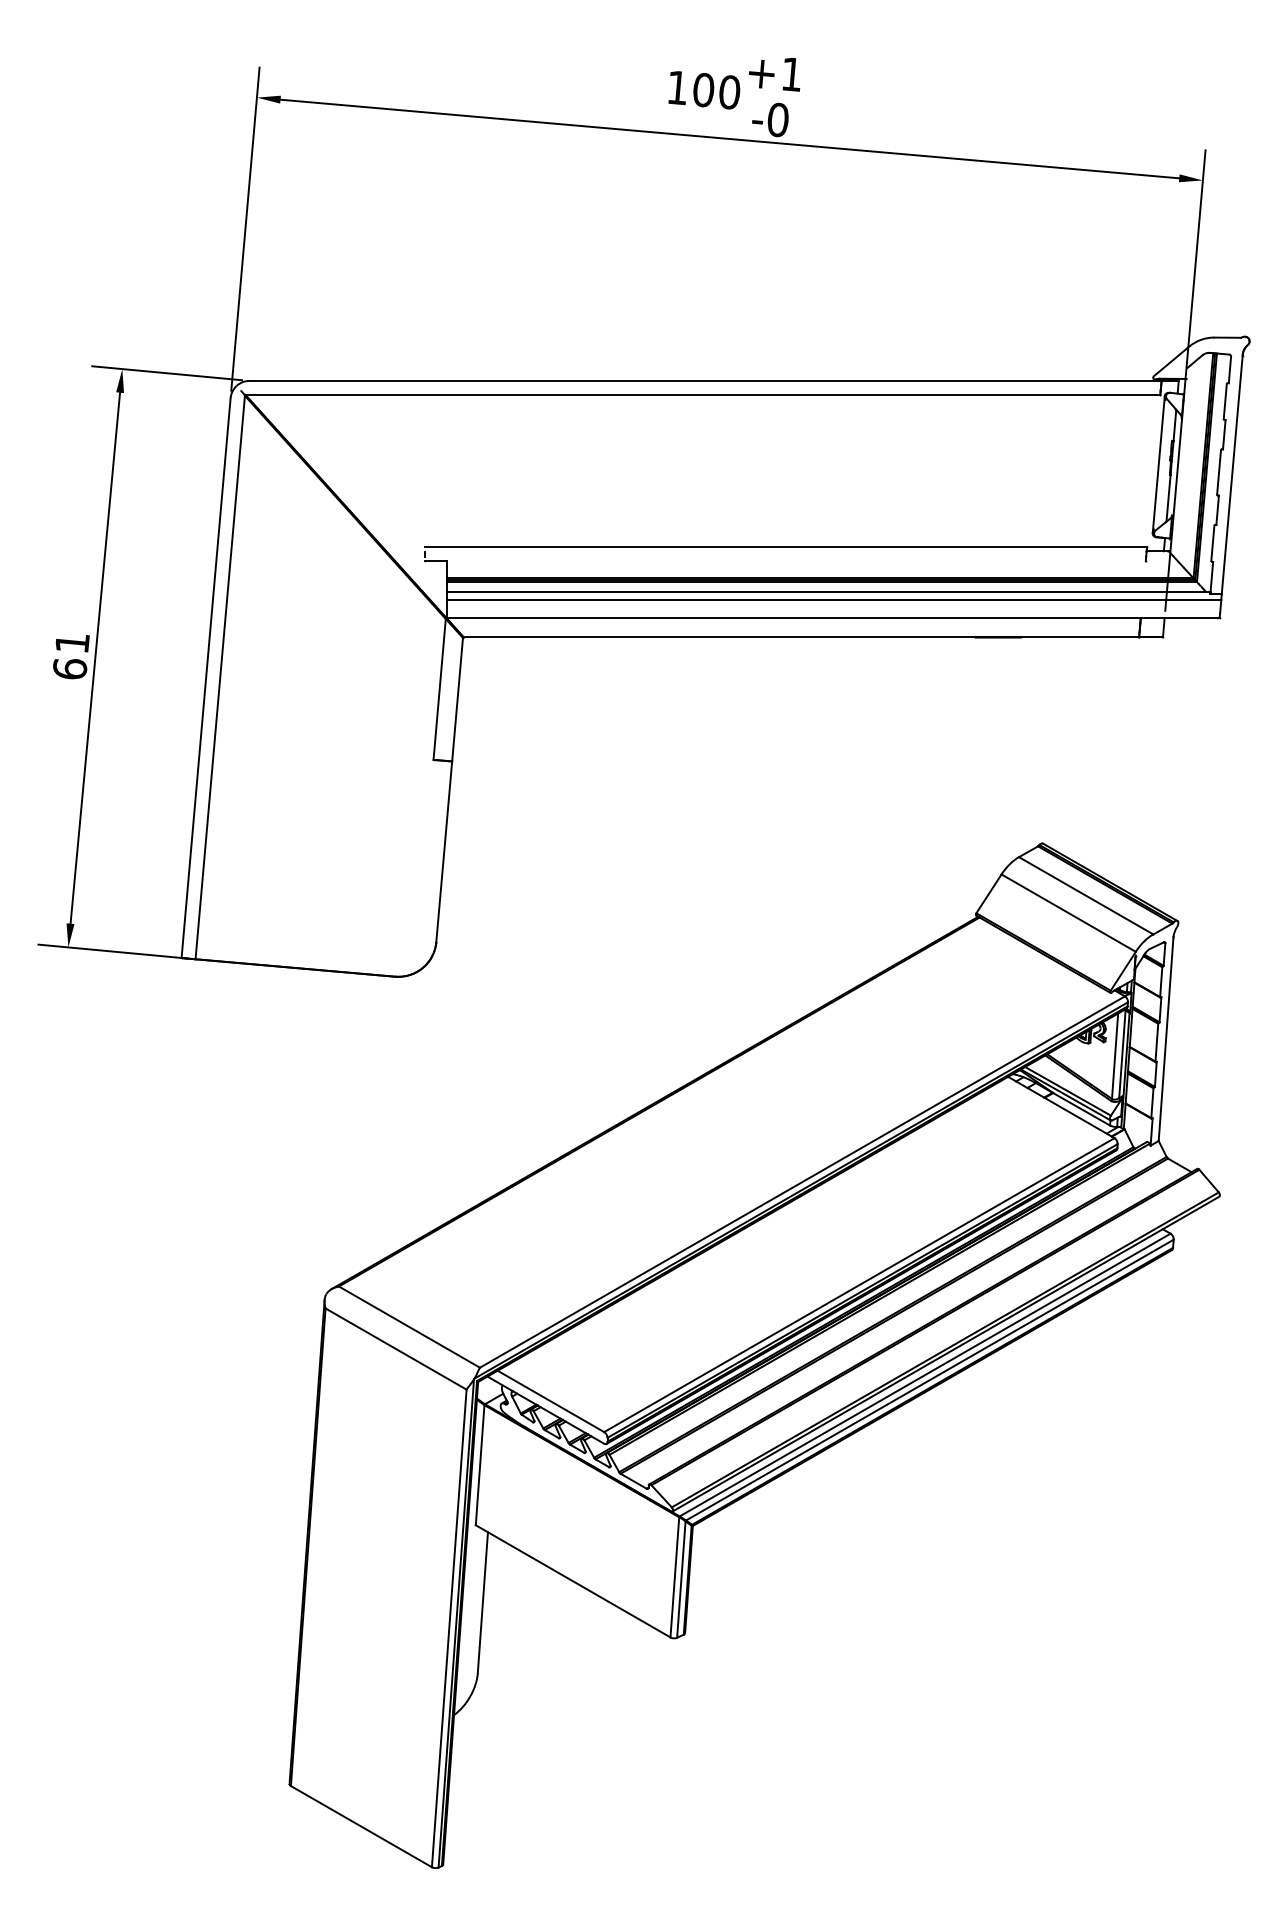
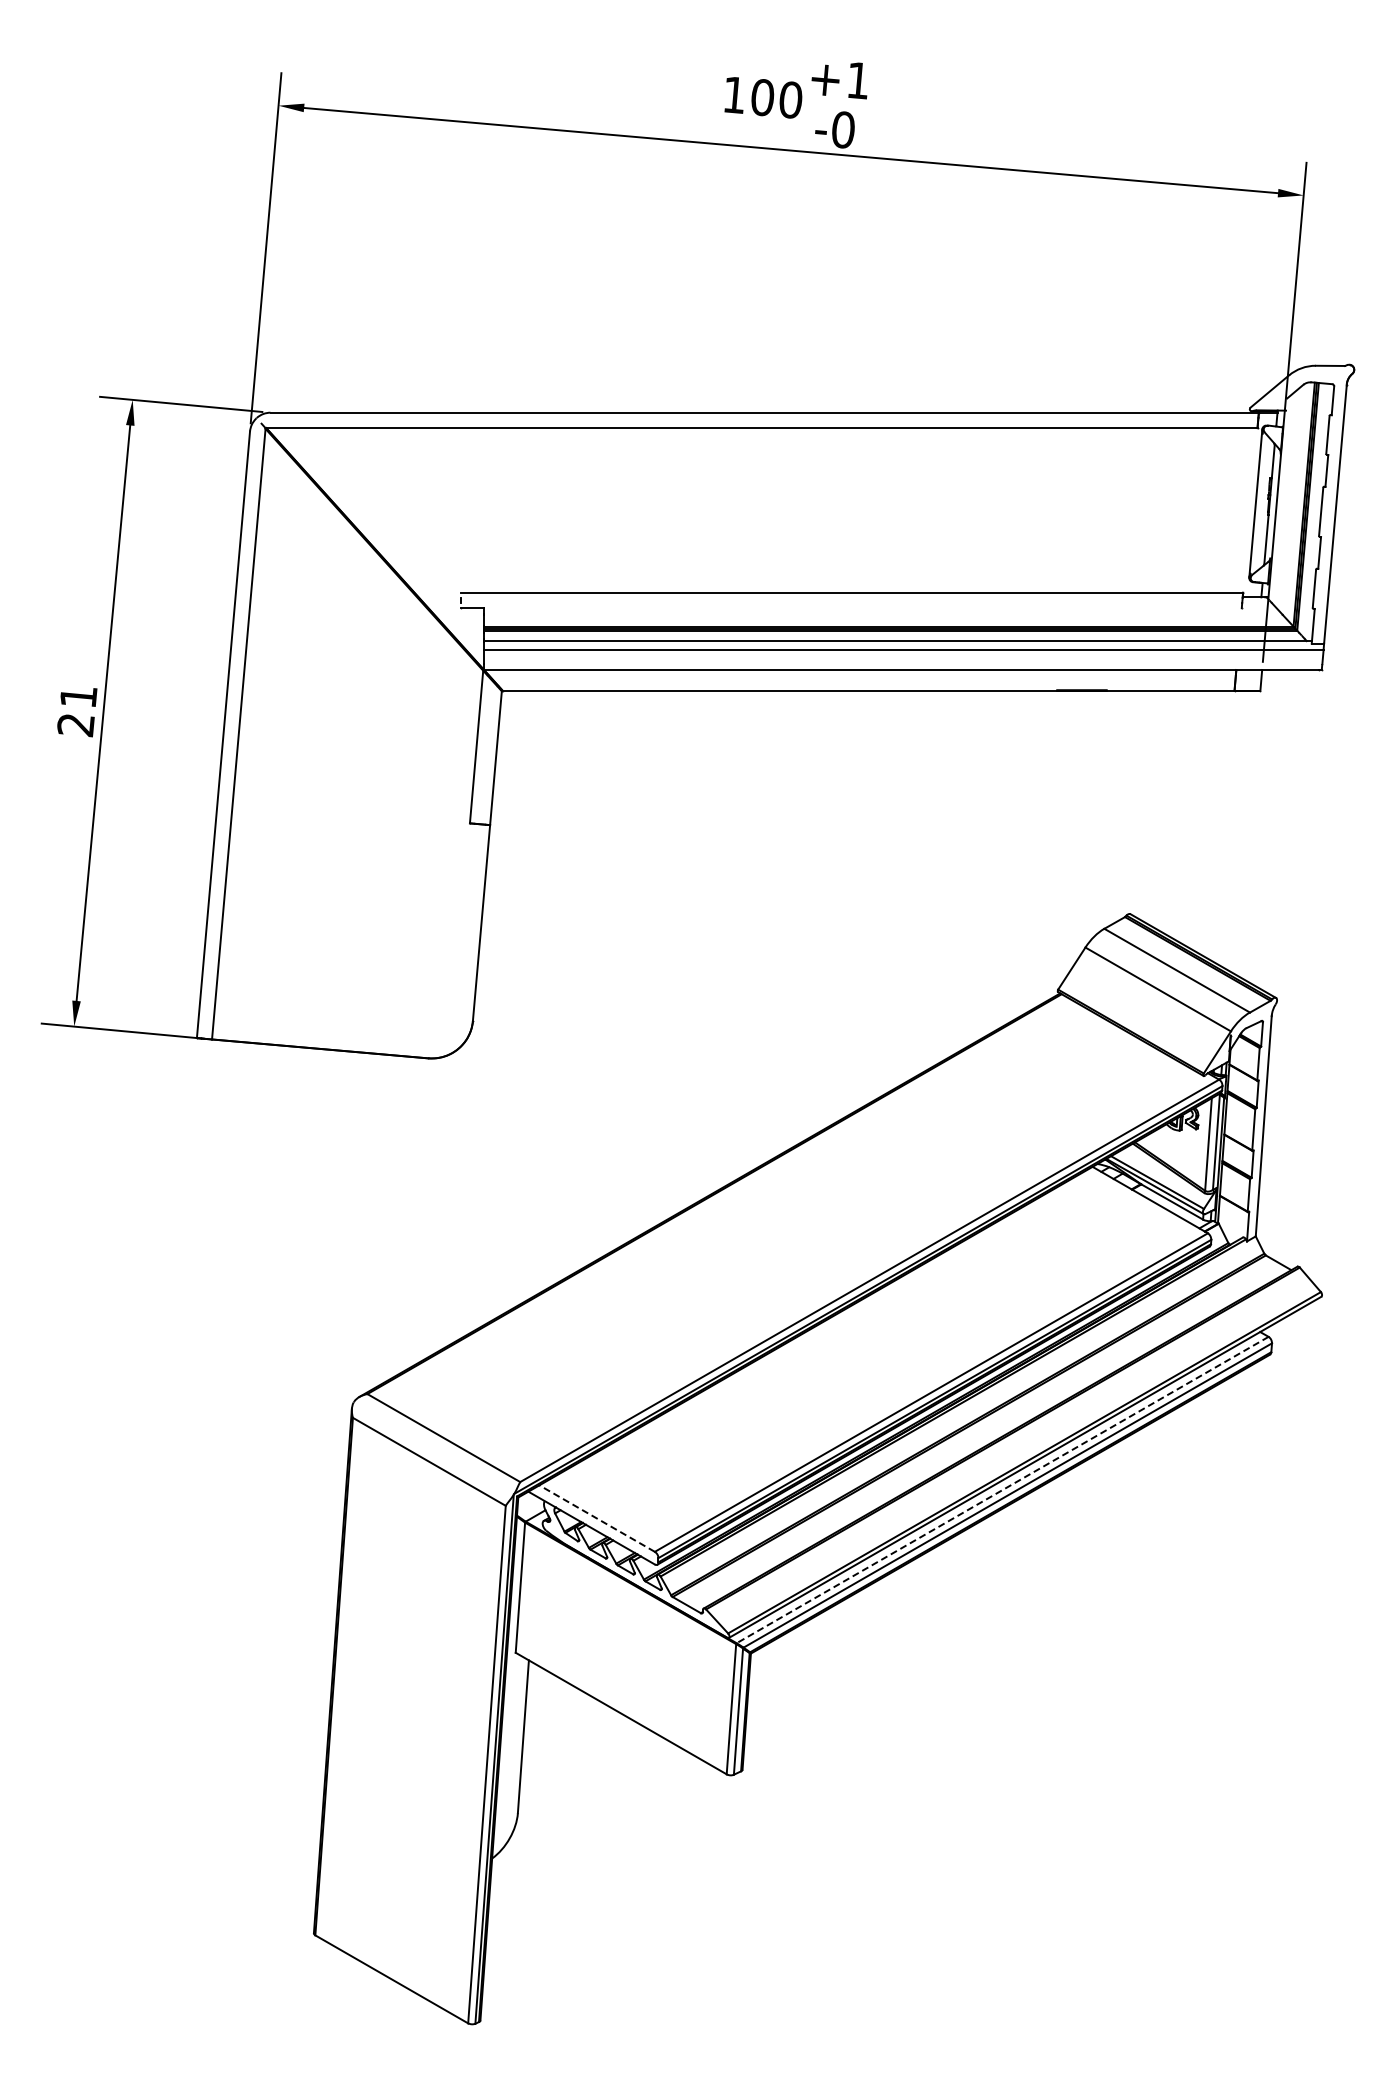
text: (69, 669) -> (75, 725), 61 -> 21
line: (924, 1375) -> (1002, 1490), solid -> dashed
line: (551, 1401) -> (597, 1518), solid -> dashed

